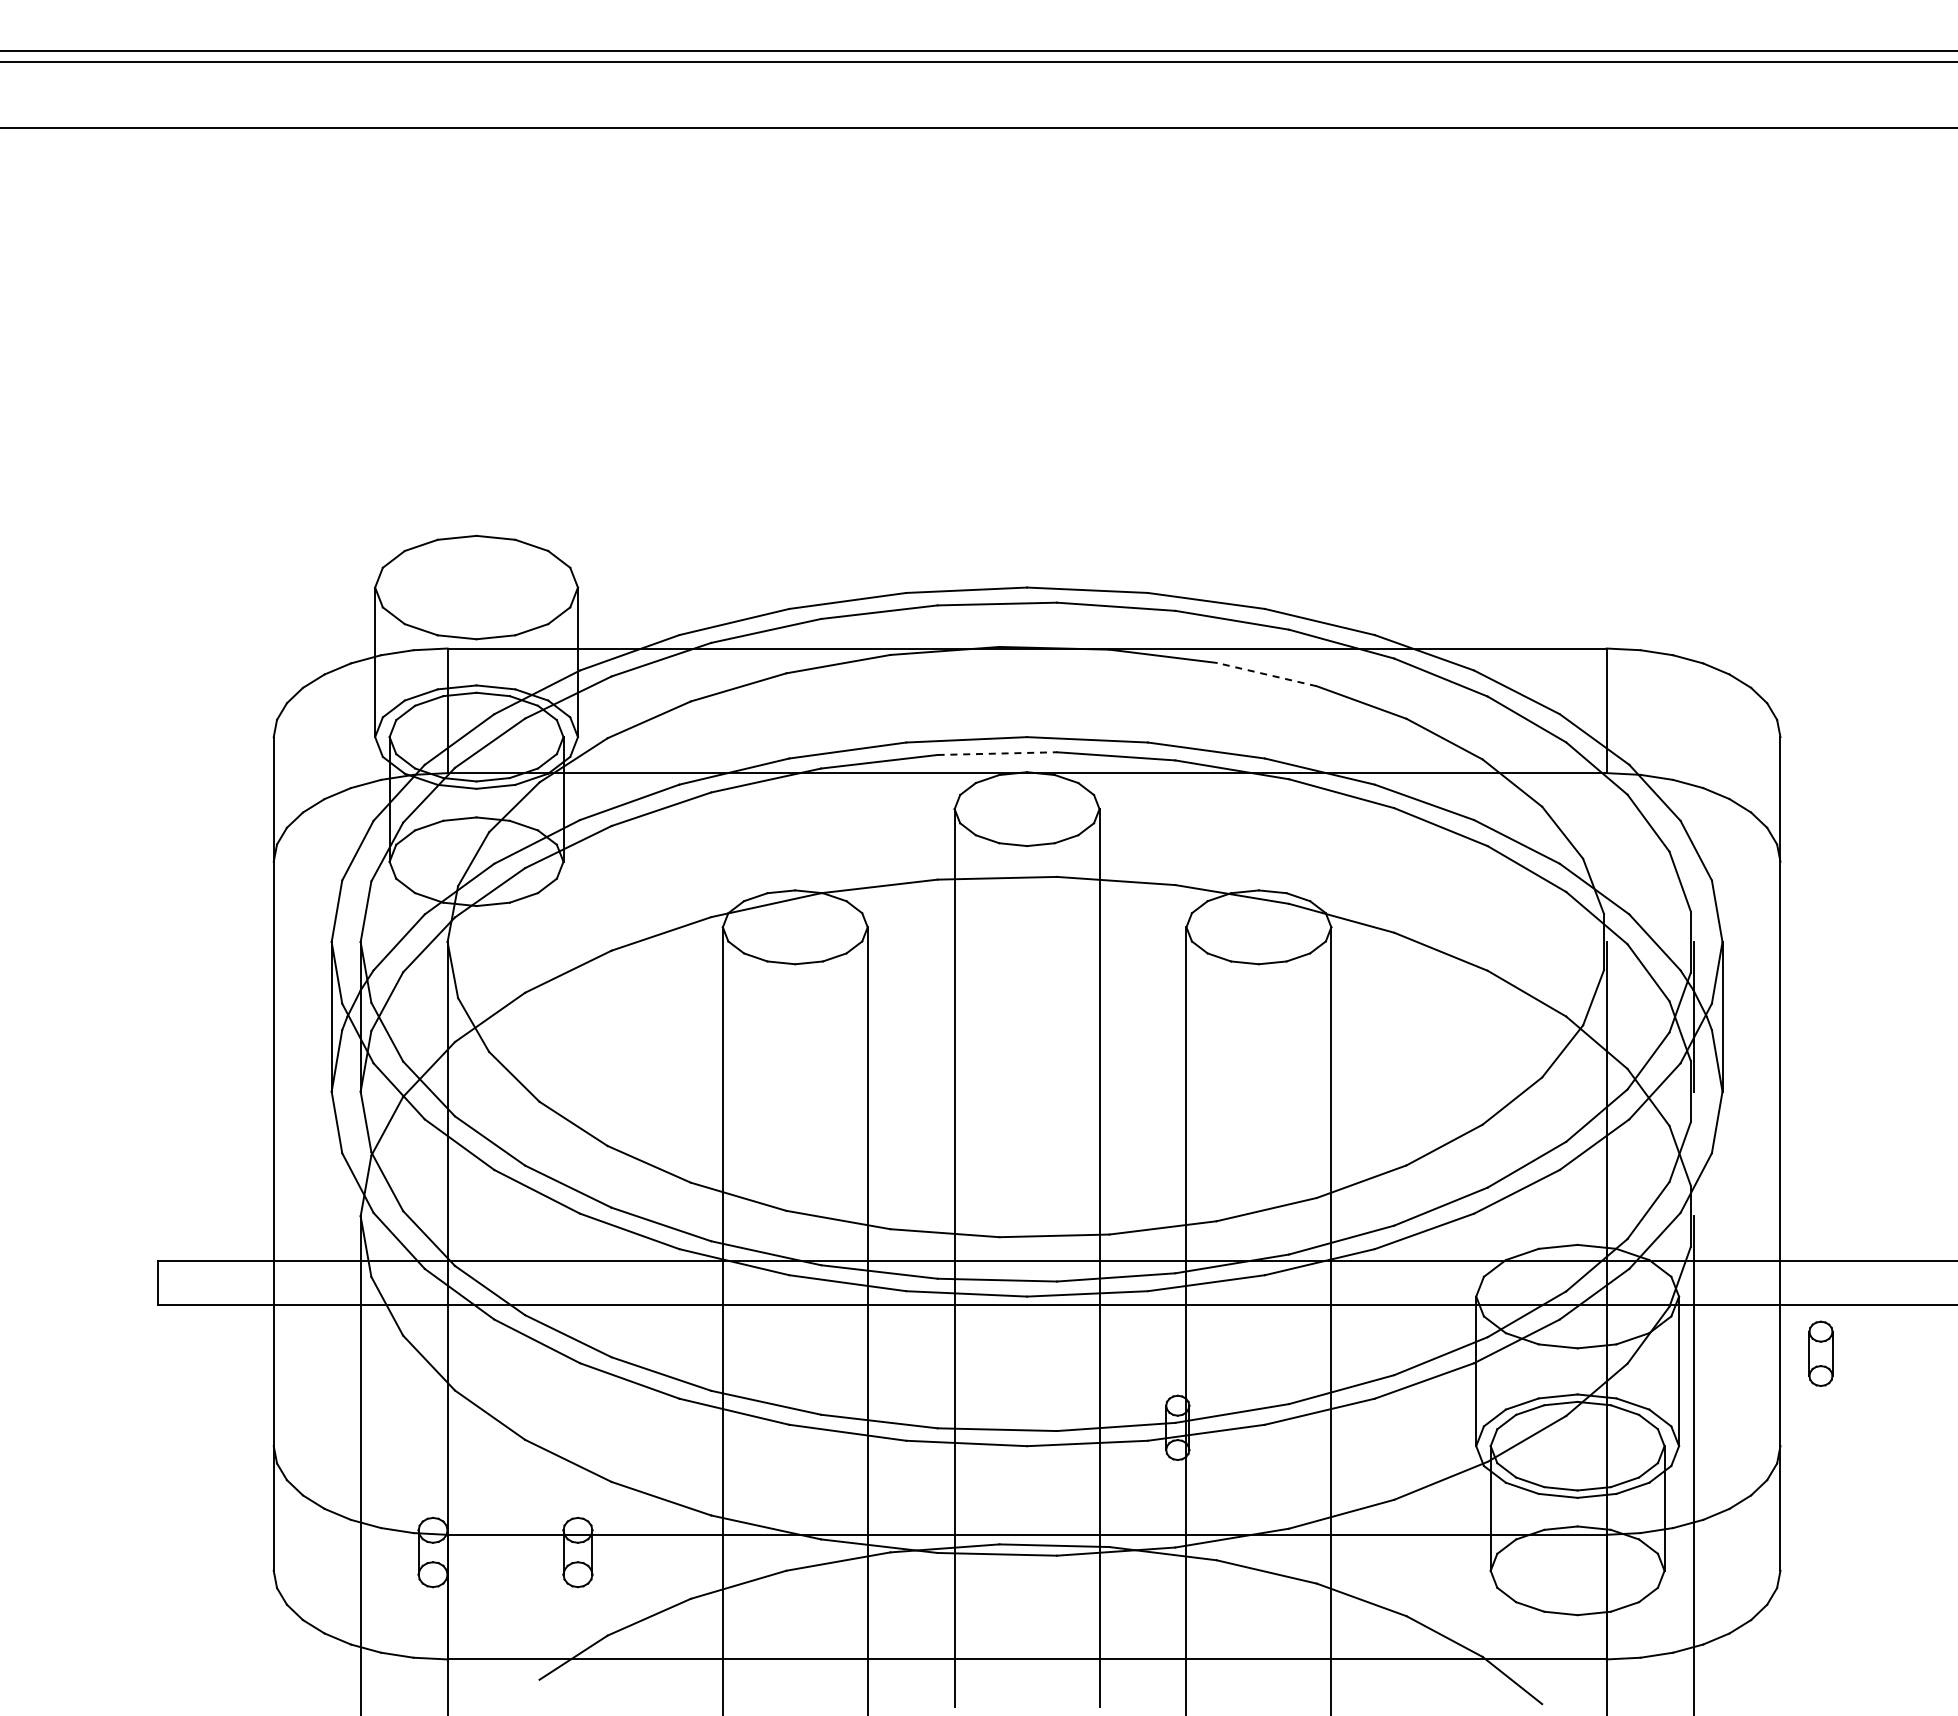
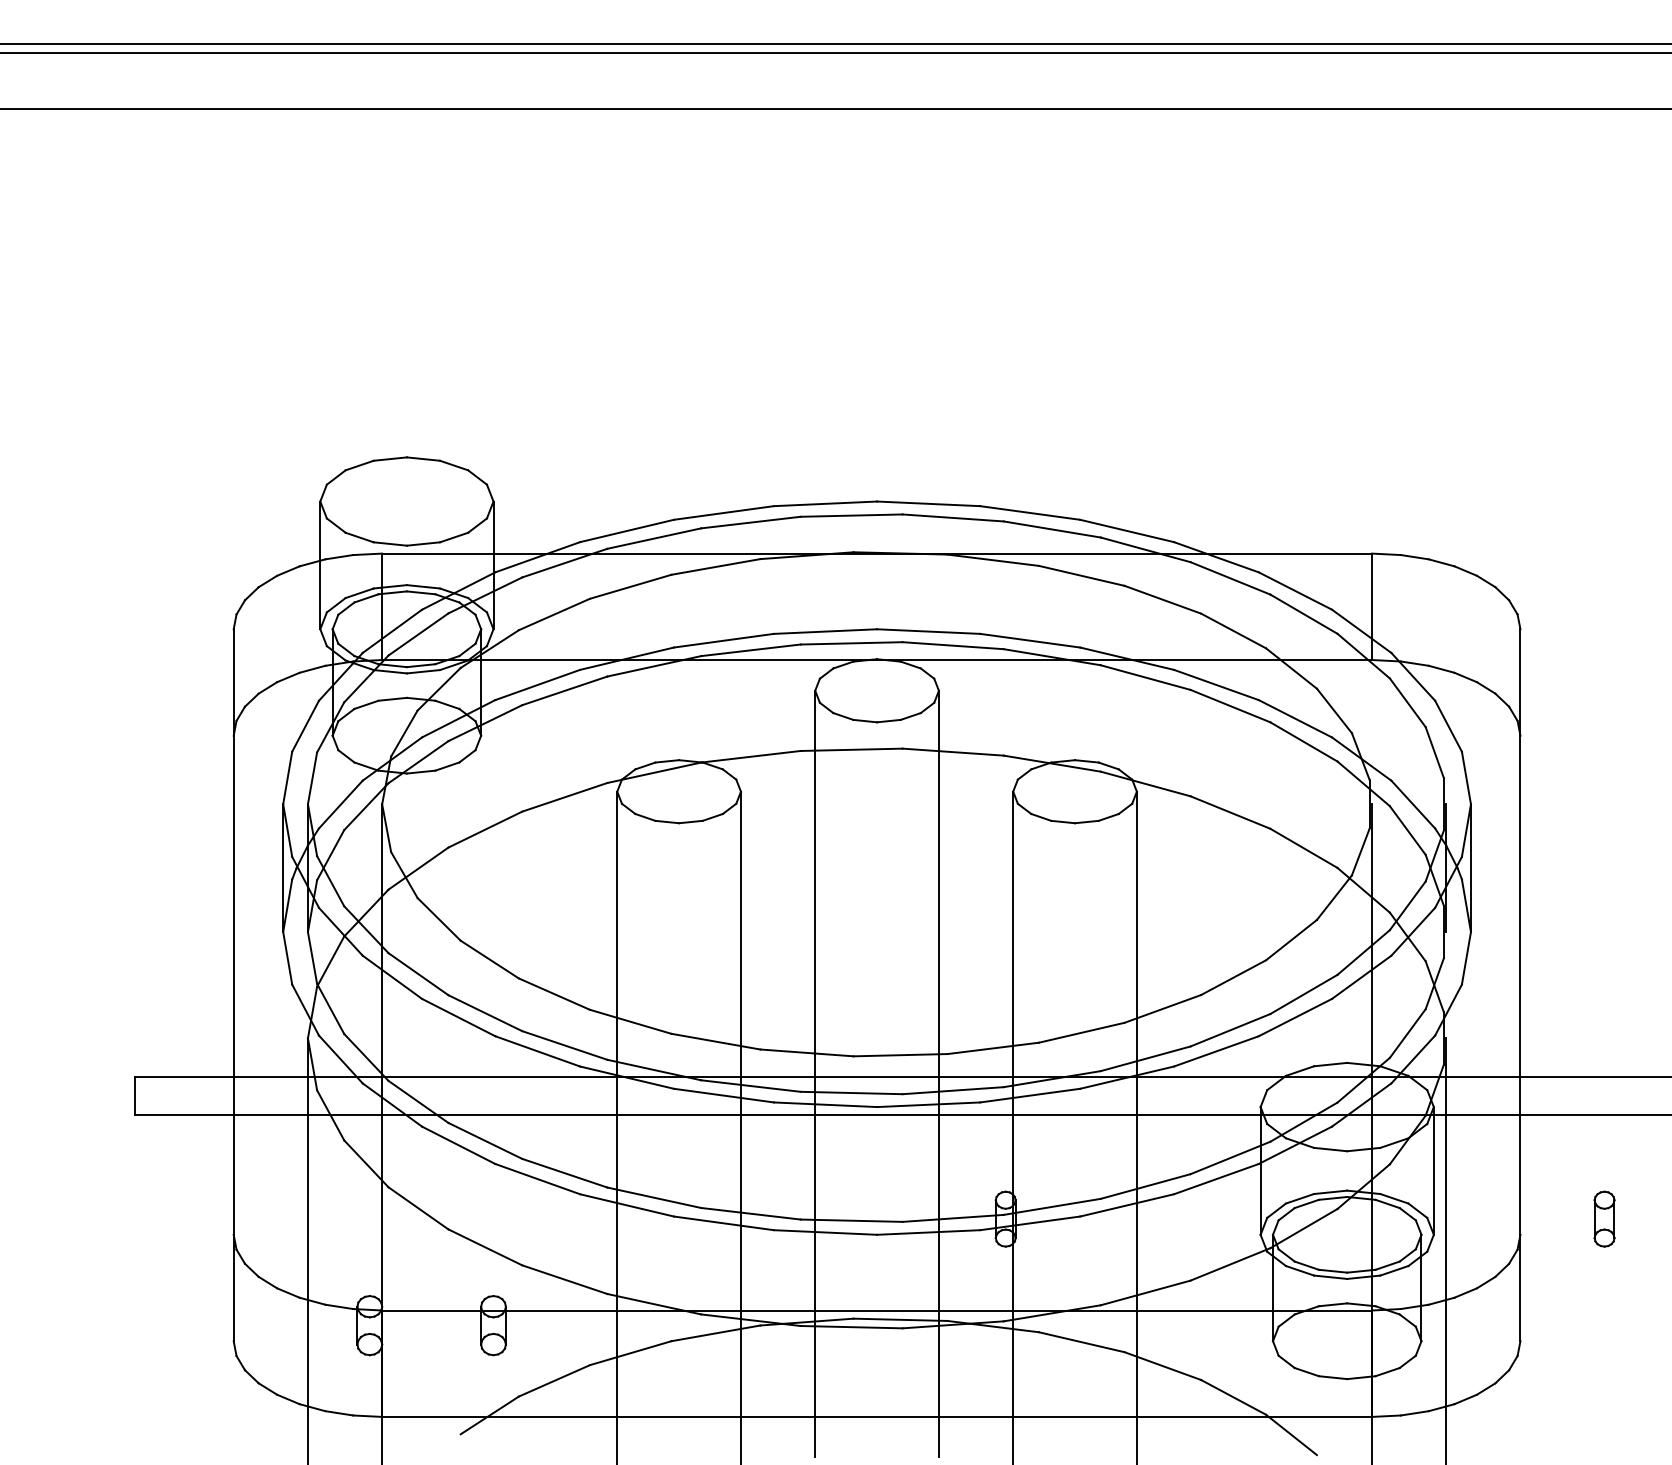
line: (1266, 674) -> (1081, 575), dashed -> solid
line: (997, 753) -> (851, 643), dashed -> solid
part: (1820, 1353) -> (1604, 1218), moved

